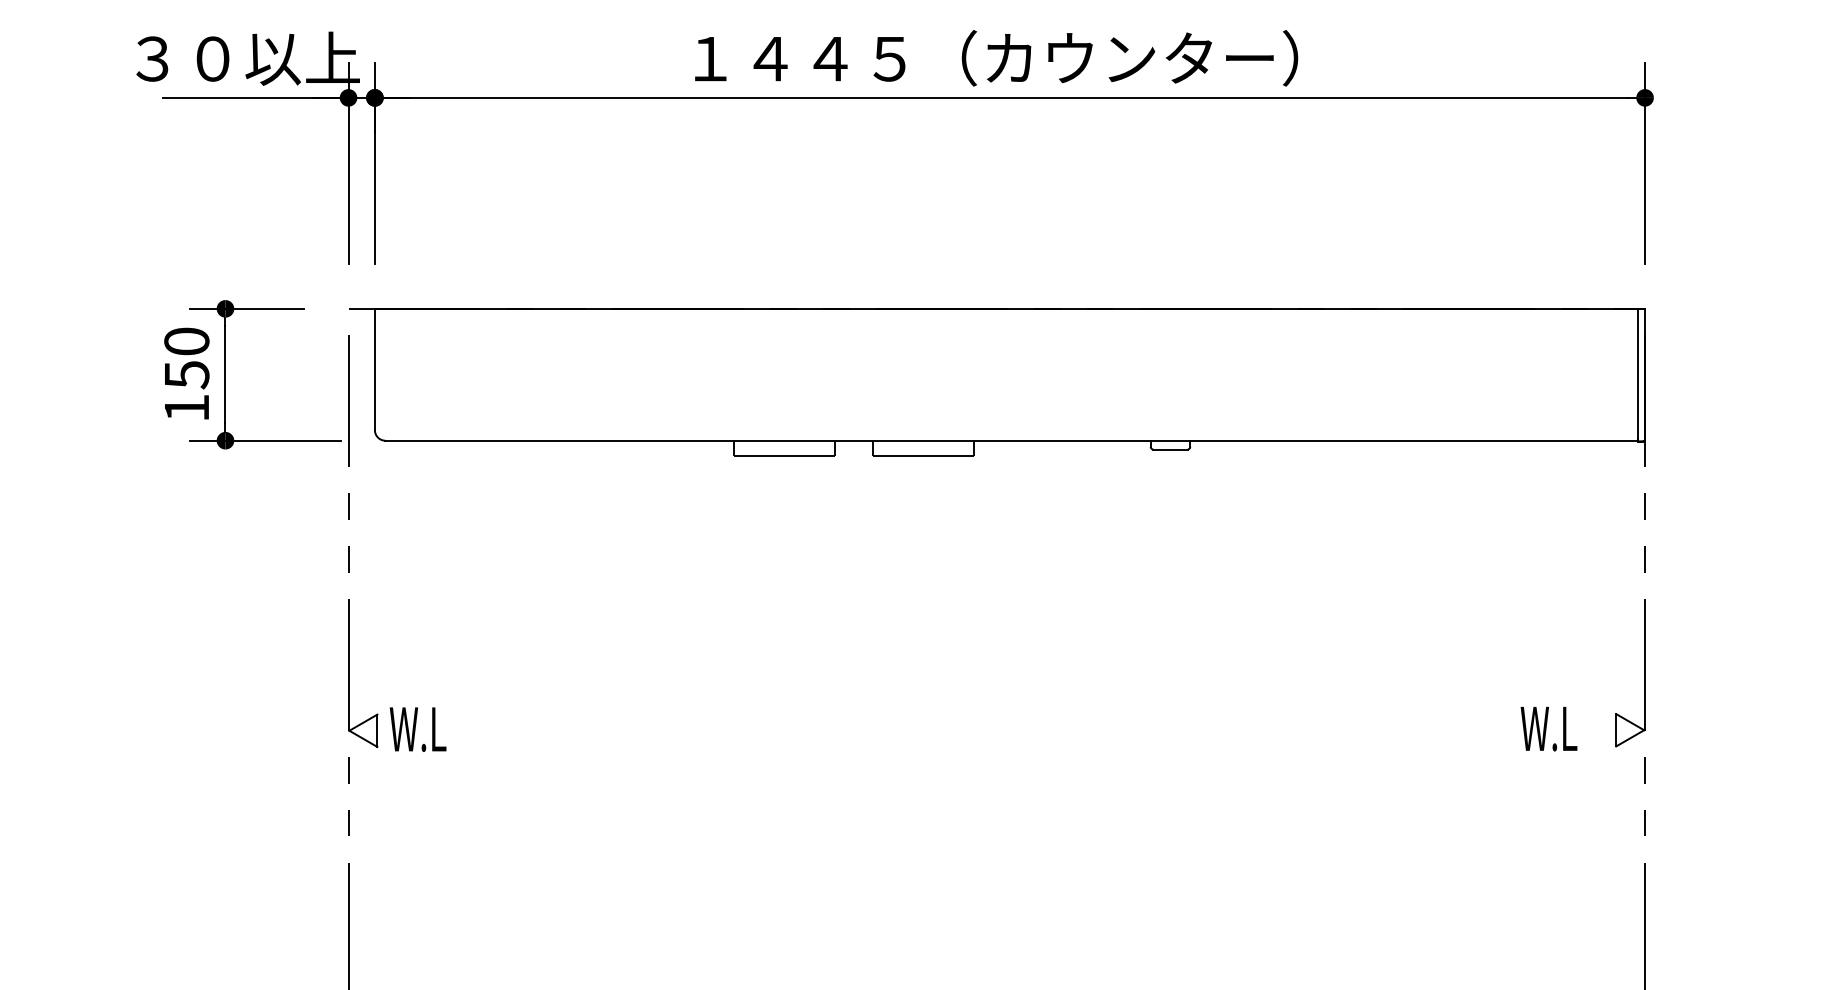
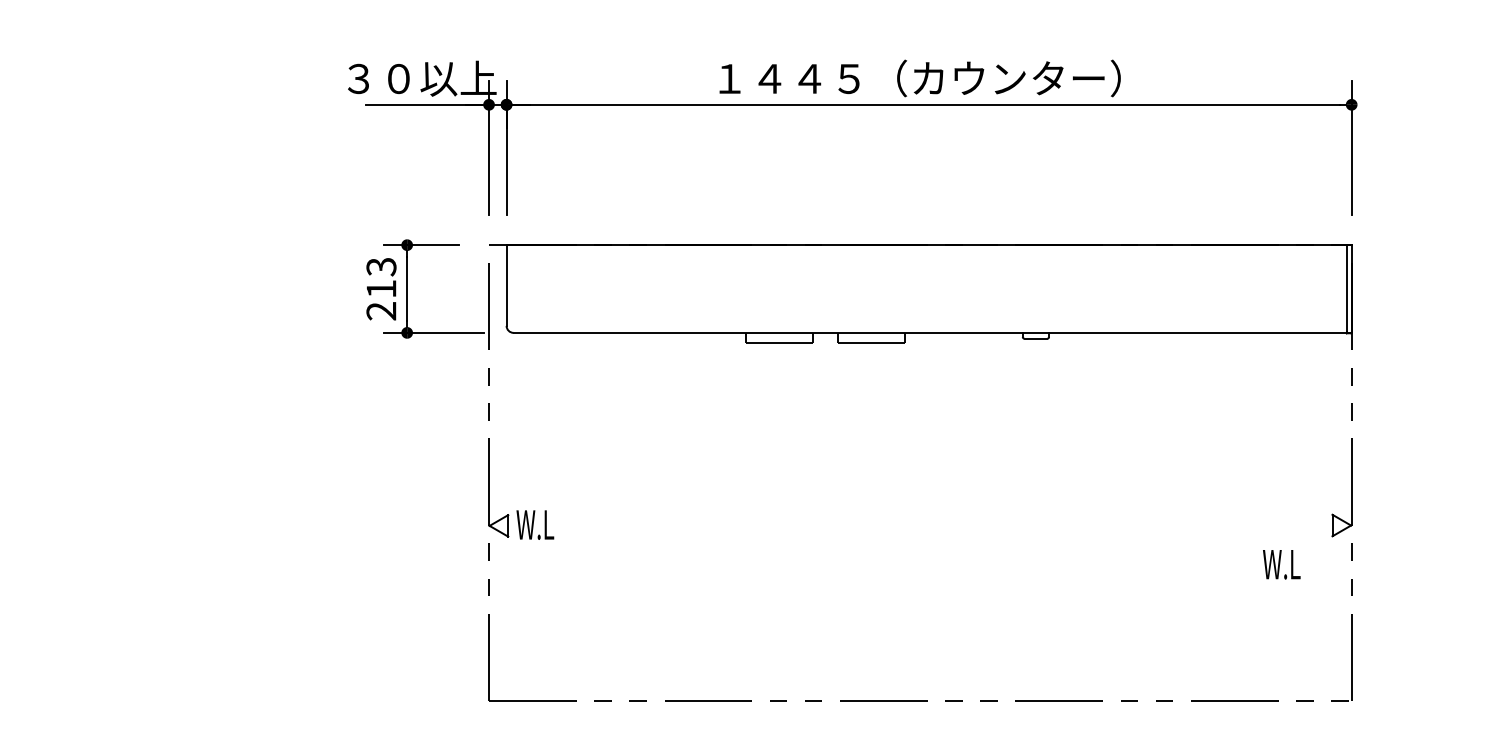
text: (186, 373) -> (381, 288), 150 -> 213
text: (1548, 728) -> (1281, 564), moved

